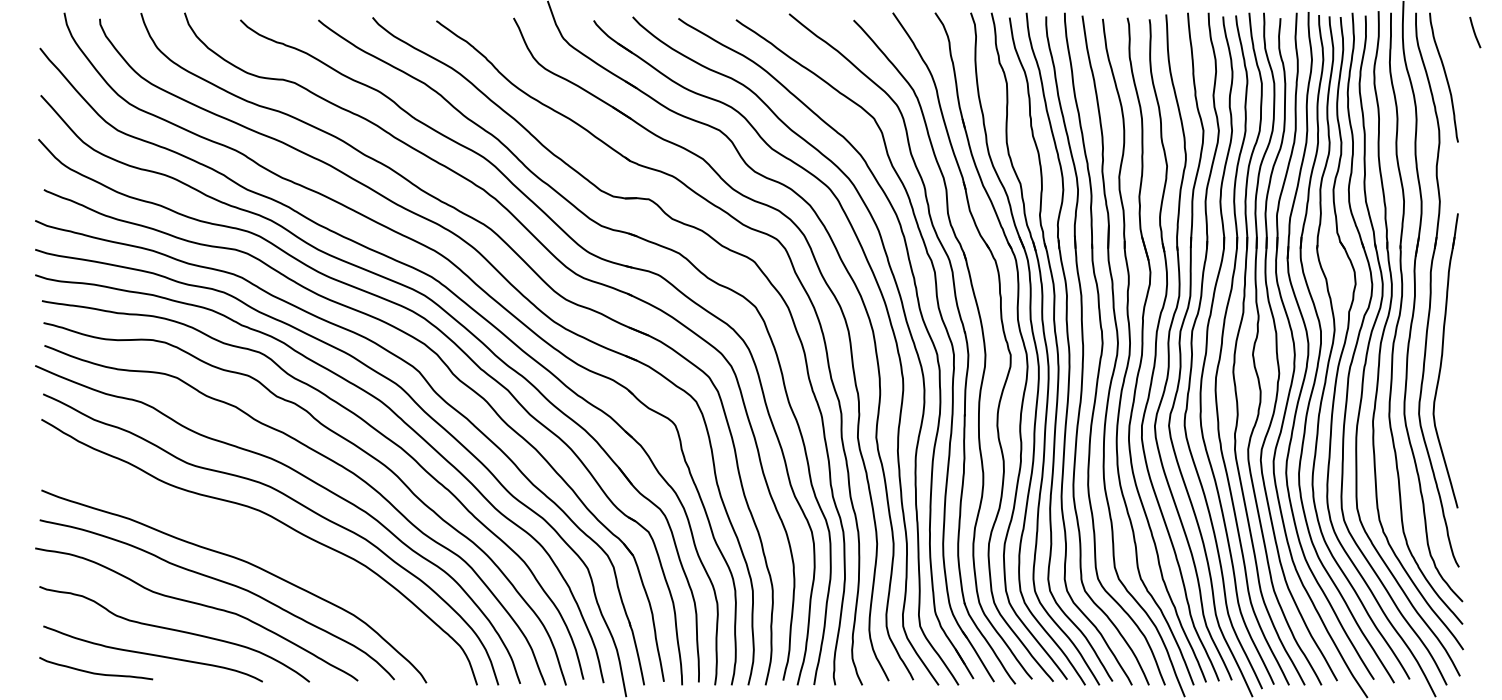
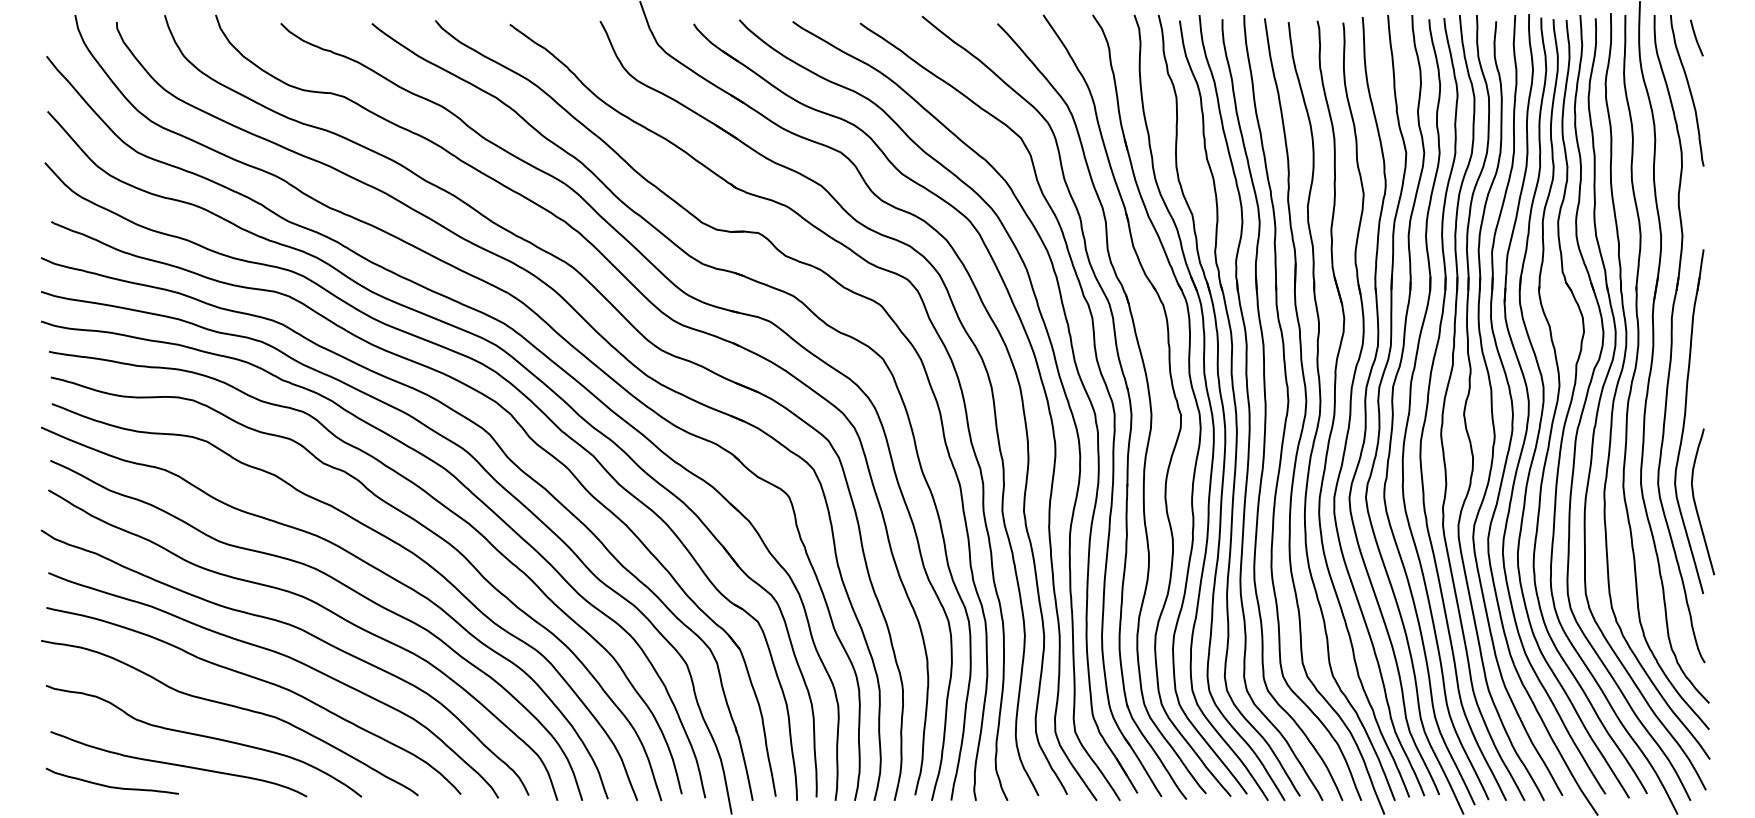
line: (1475, 32) -> (1696, 37), moved
curve: (1451, 431) -> (1696, 504), added
curve: (257, 539) -> (300, 630), added

